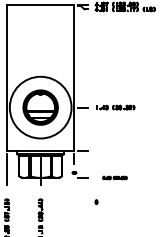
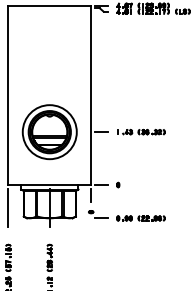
circle: (40, 107) -> (49, 132), size x0.71
part: (114, 178) -> (140, 218), size x1.67
part: (96, 201) -> (118, 184), moved

